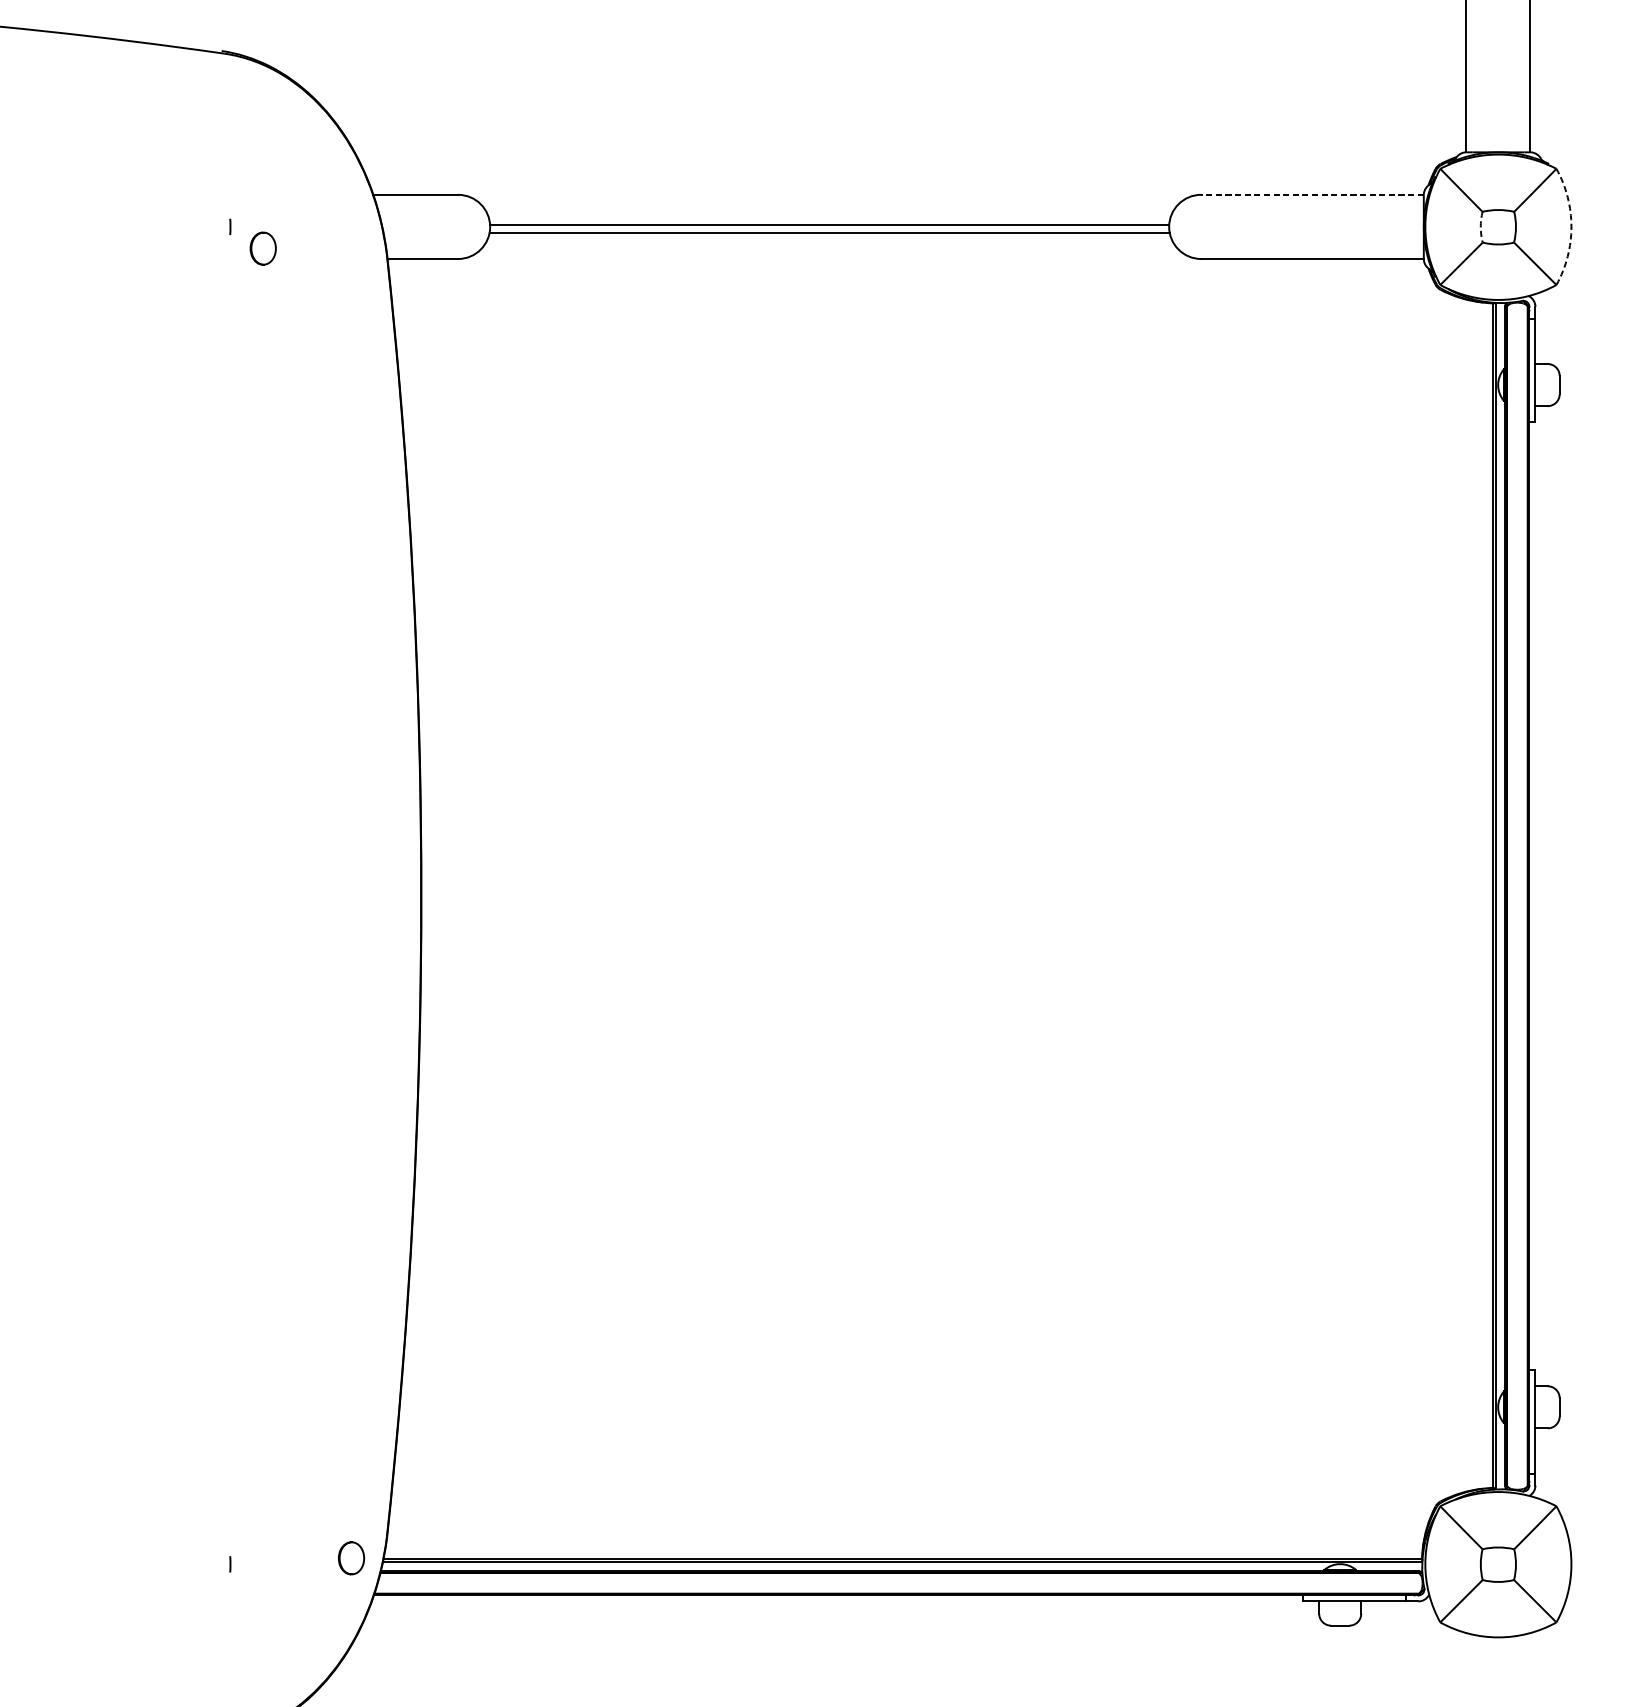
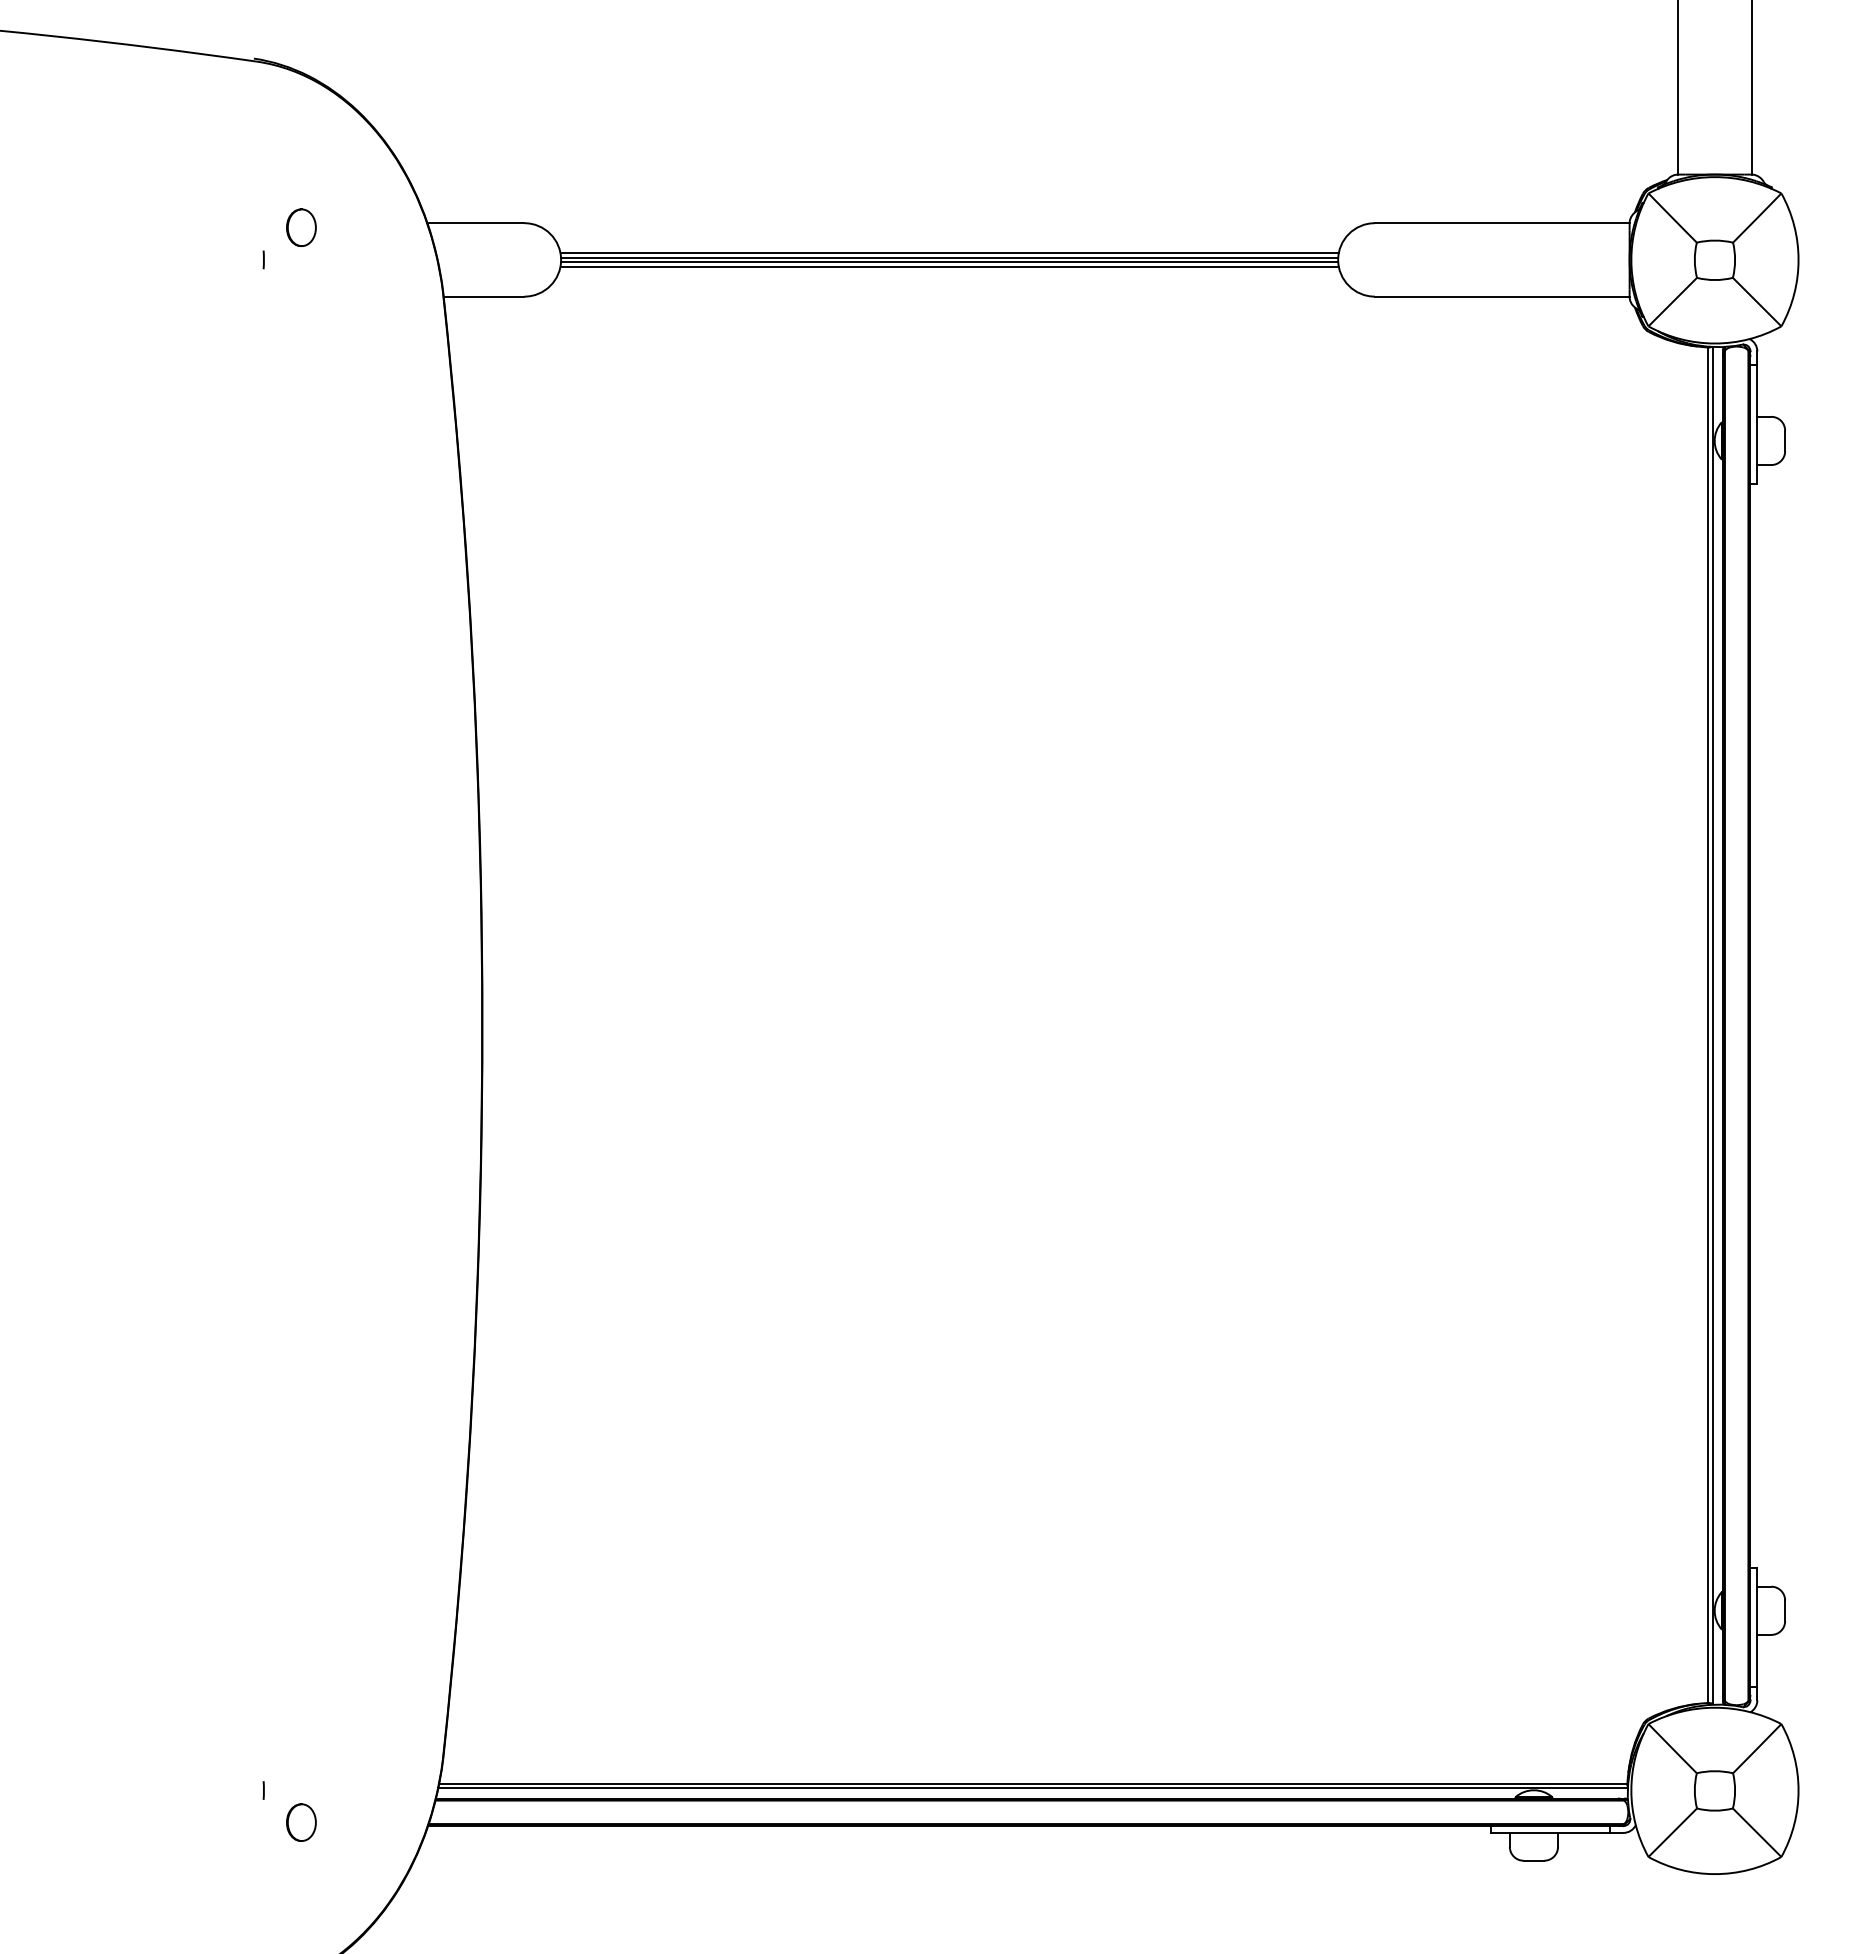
line: (1311, 195) -> (1501, 223), dashed -> solid
line: (829, 221) -> (949, 253), added
arc: (1571, 226) -> (1798, 259), dashed -> solid
arc: (1480, 227) -> (1694, 260), dashed -> solid
line: (829, 229) -> (949, 262), added
part: (263, 248) -> (301, 227), moved
part: (351, 1558) -> (301, 1822), moved

